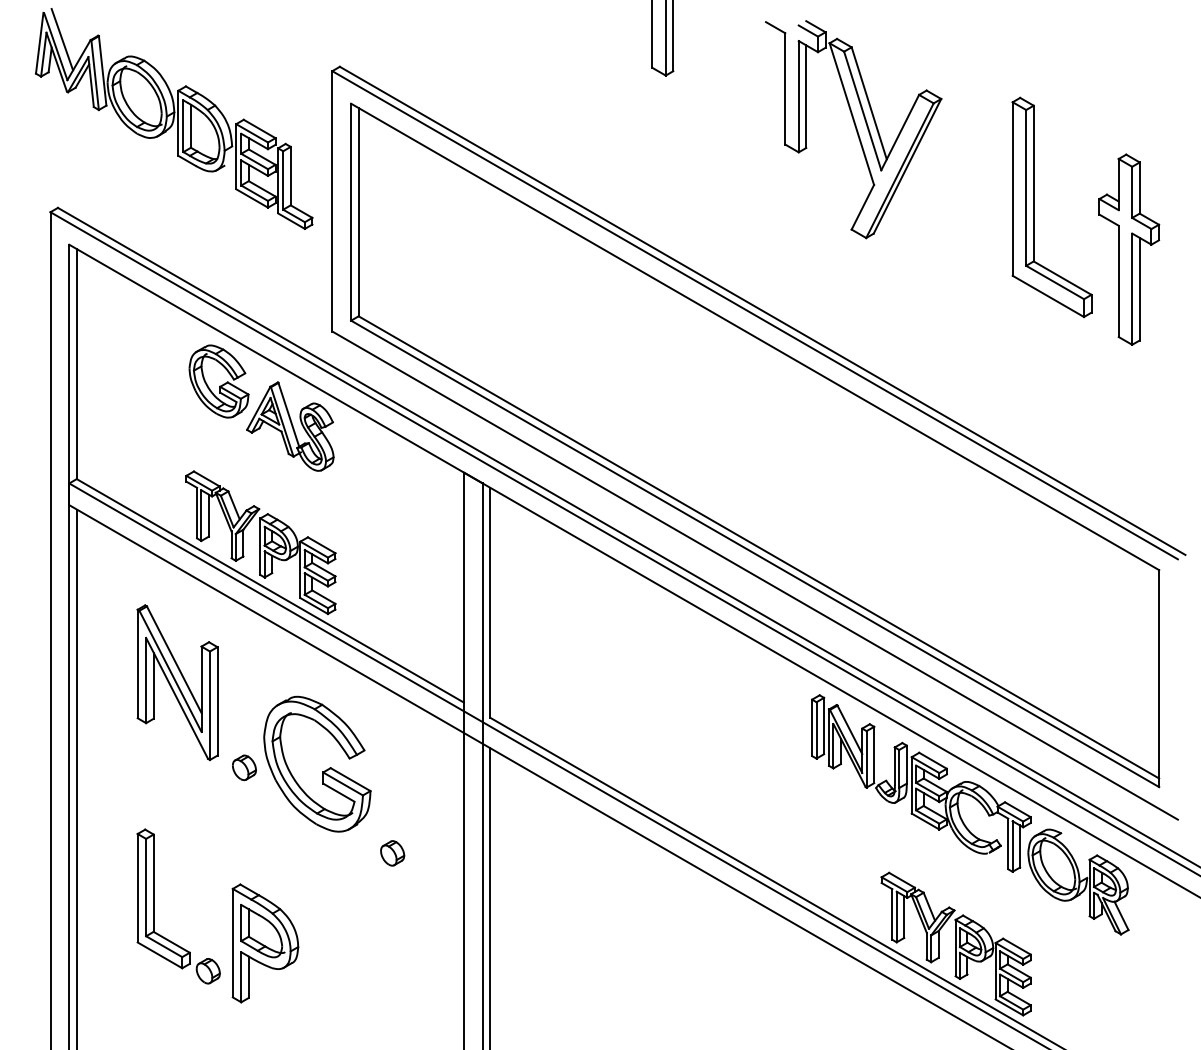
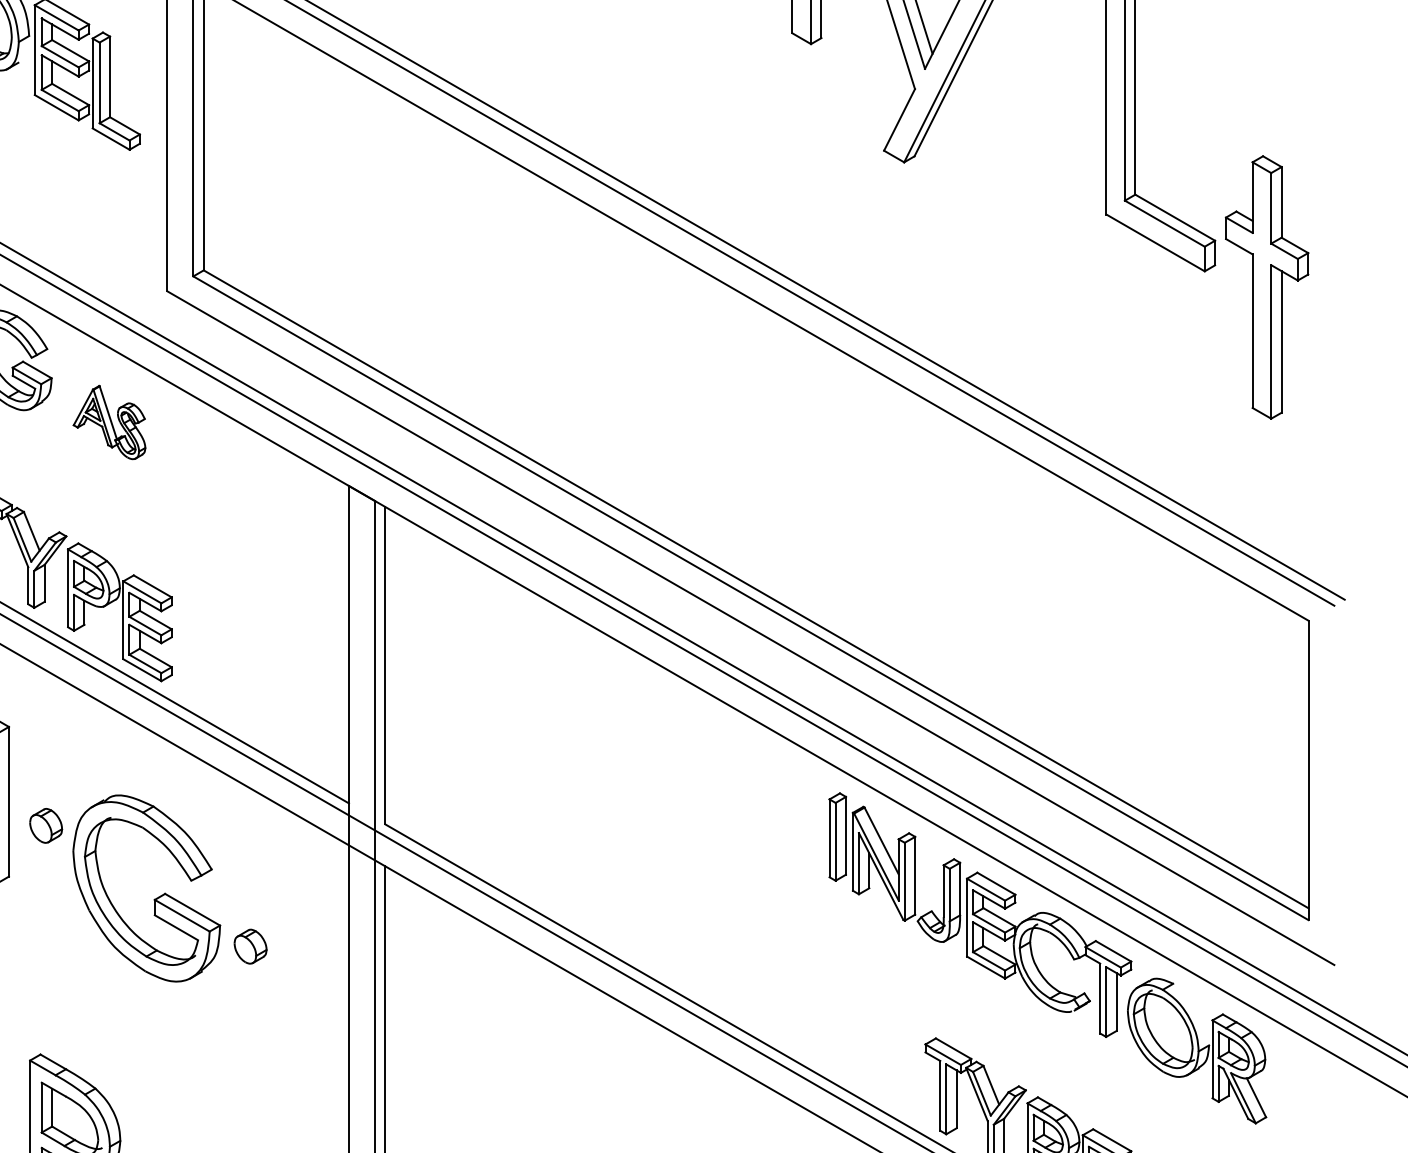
part: (1129, 249) -> (1267, 287), moved
part: (290, 426) -> (109, 422), size x0.6
part: (244, 767) -> (46, 825), moved
part: (392, 853) -> (250, 946), moved

